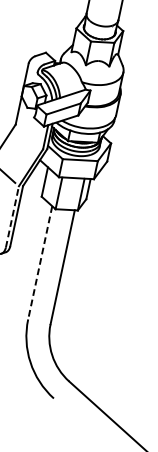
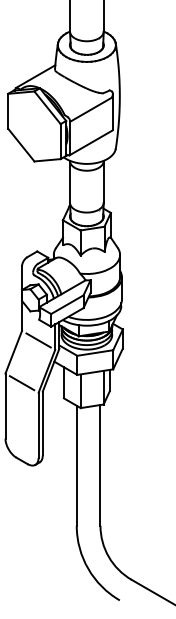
line: (29, 136) -> (38, 340), added
line: (12, 217) -> (38, 425), dashed -> solid
line: (40, 262) -> (76, 465), dashed -> solid

